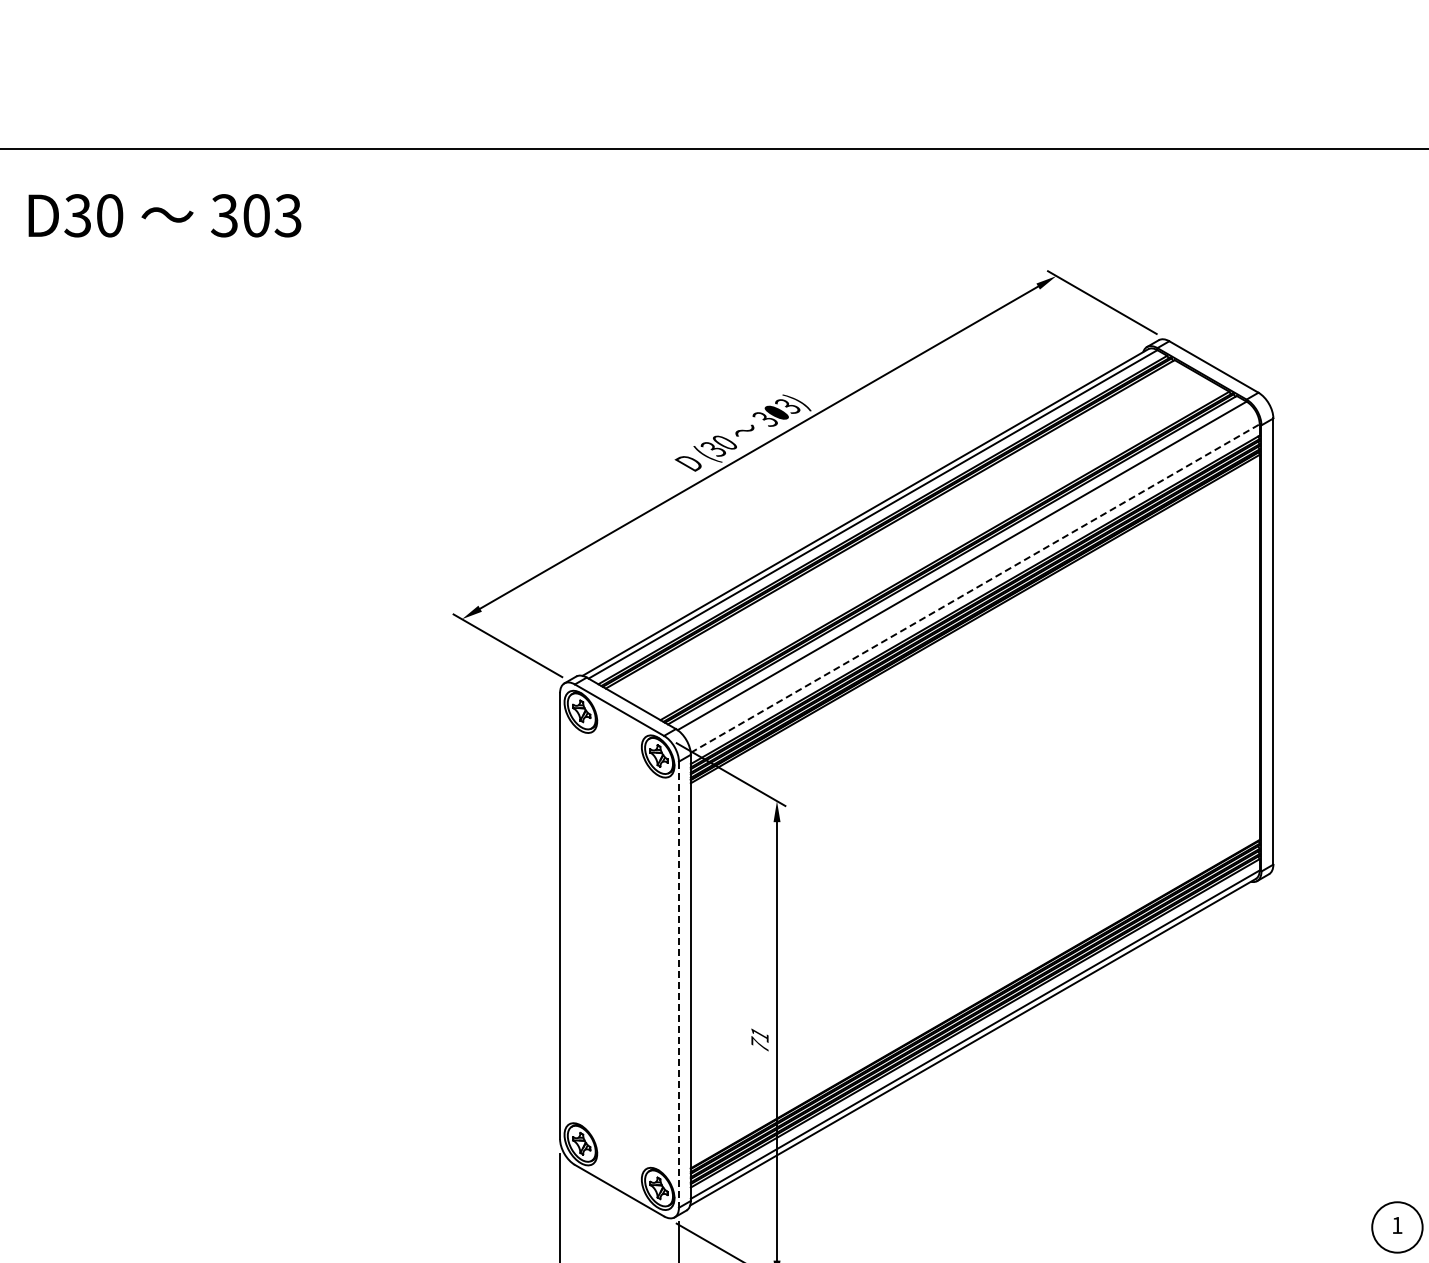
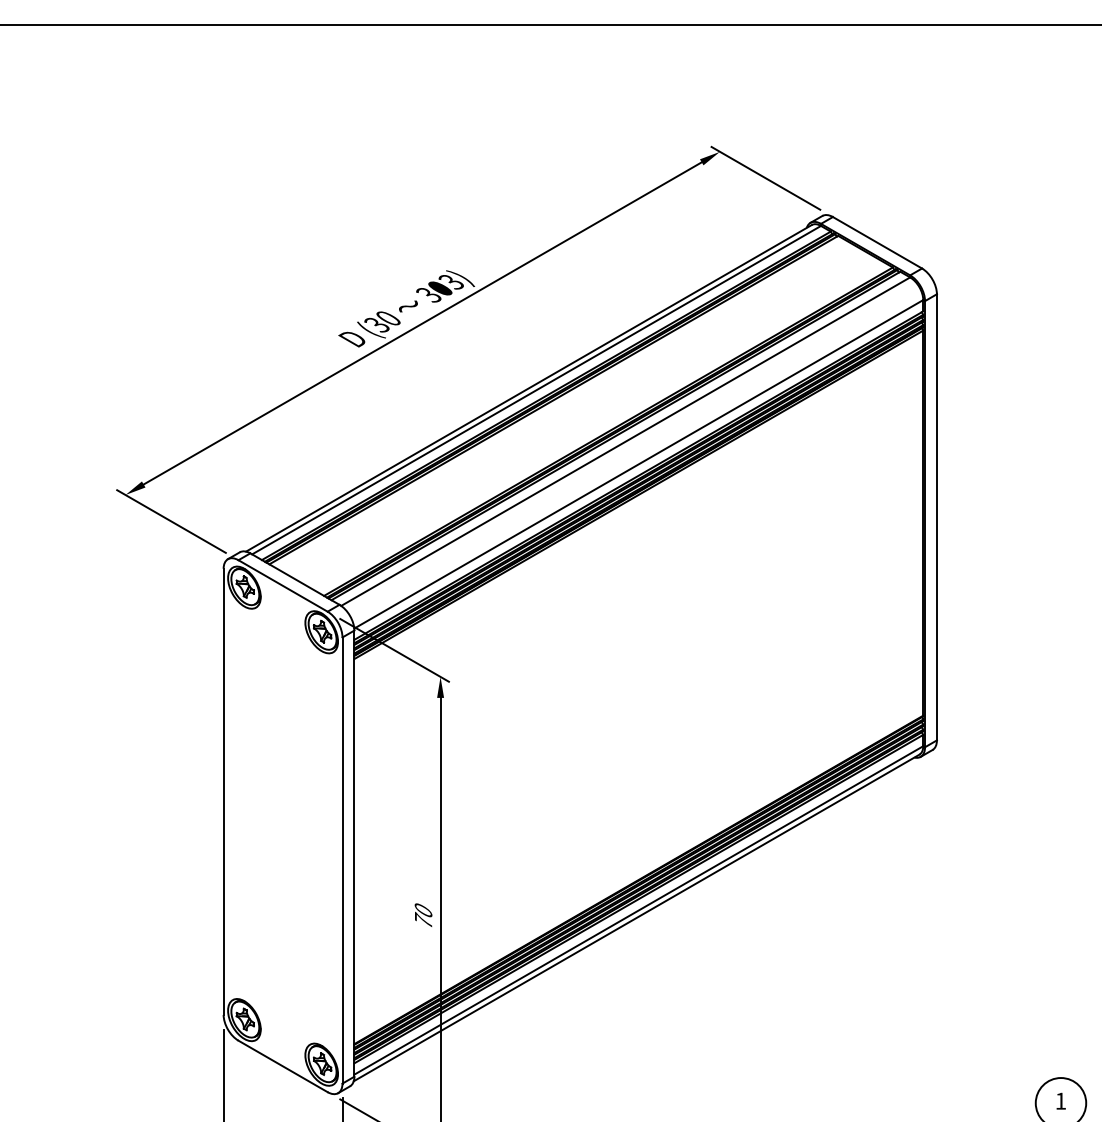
line: (975, 588) -> (639, 464), dashed -> solid
line: (678, 985) -> (342, 861), dashed -> solid
text: (759, 1034) -> (423, 910), 71 -> 70

